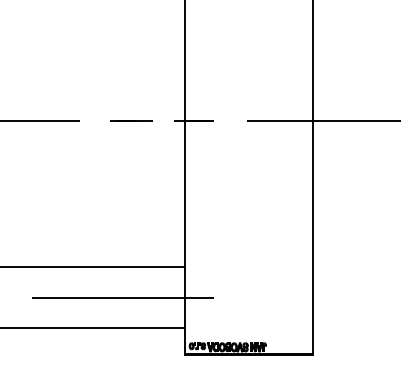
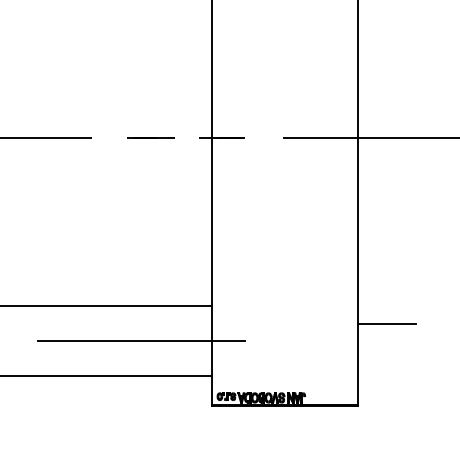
line: (337, 283) -> (386, 324), added

